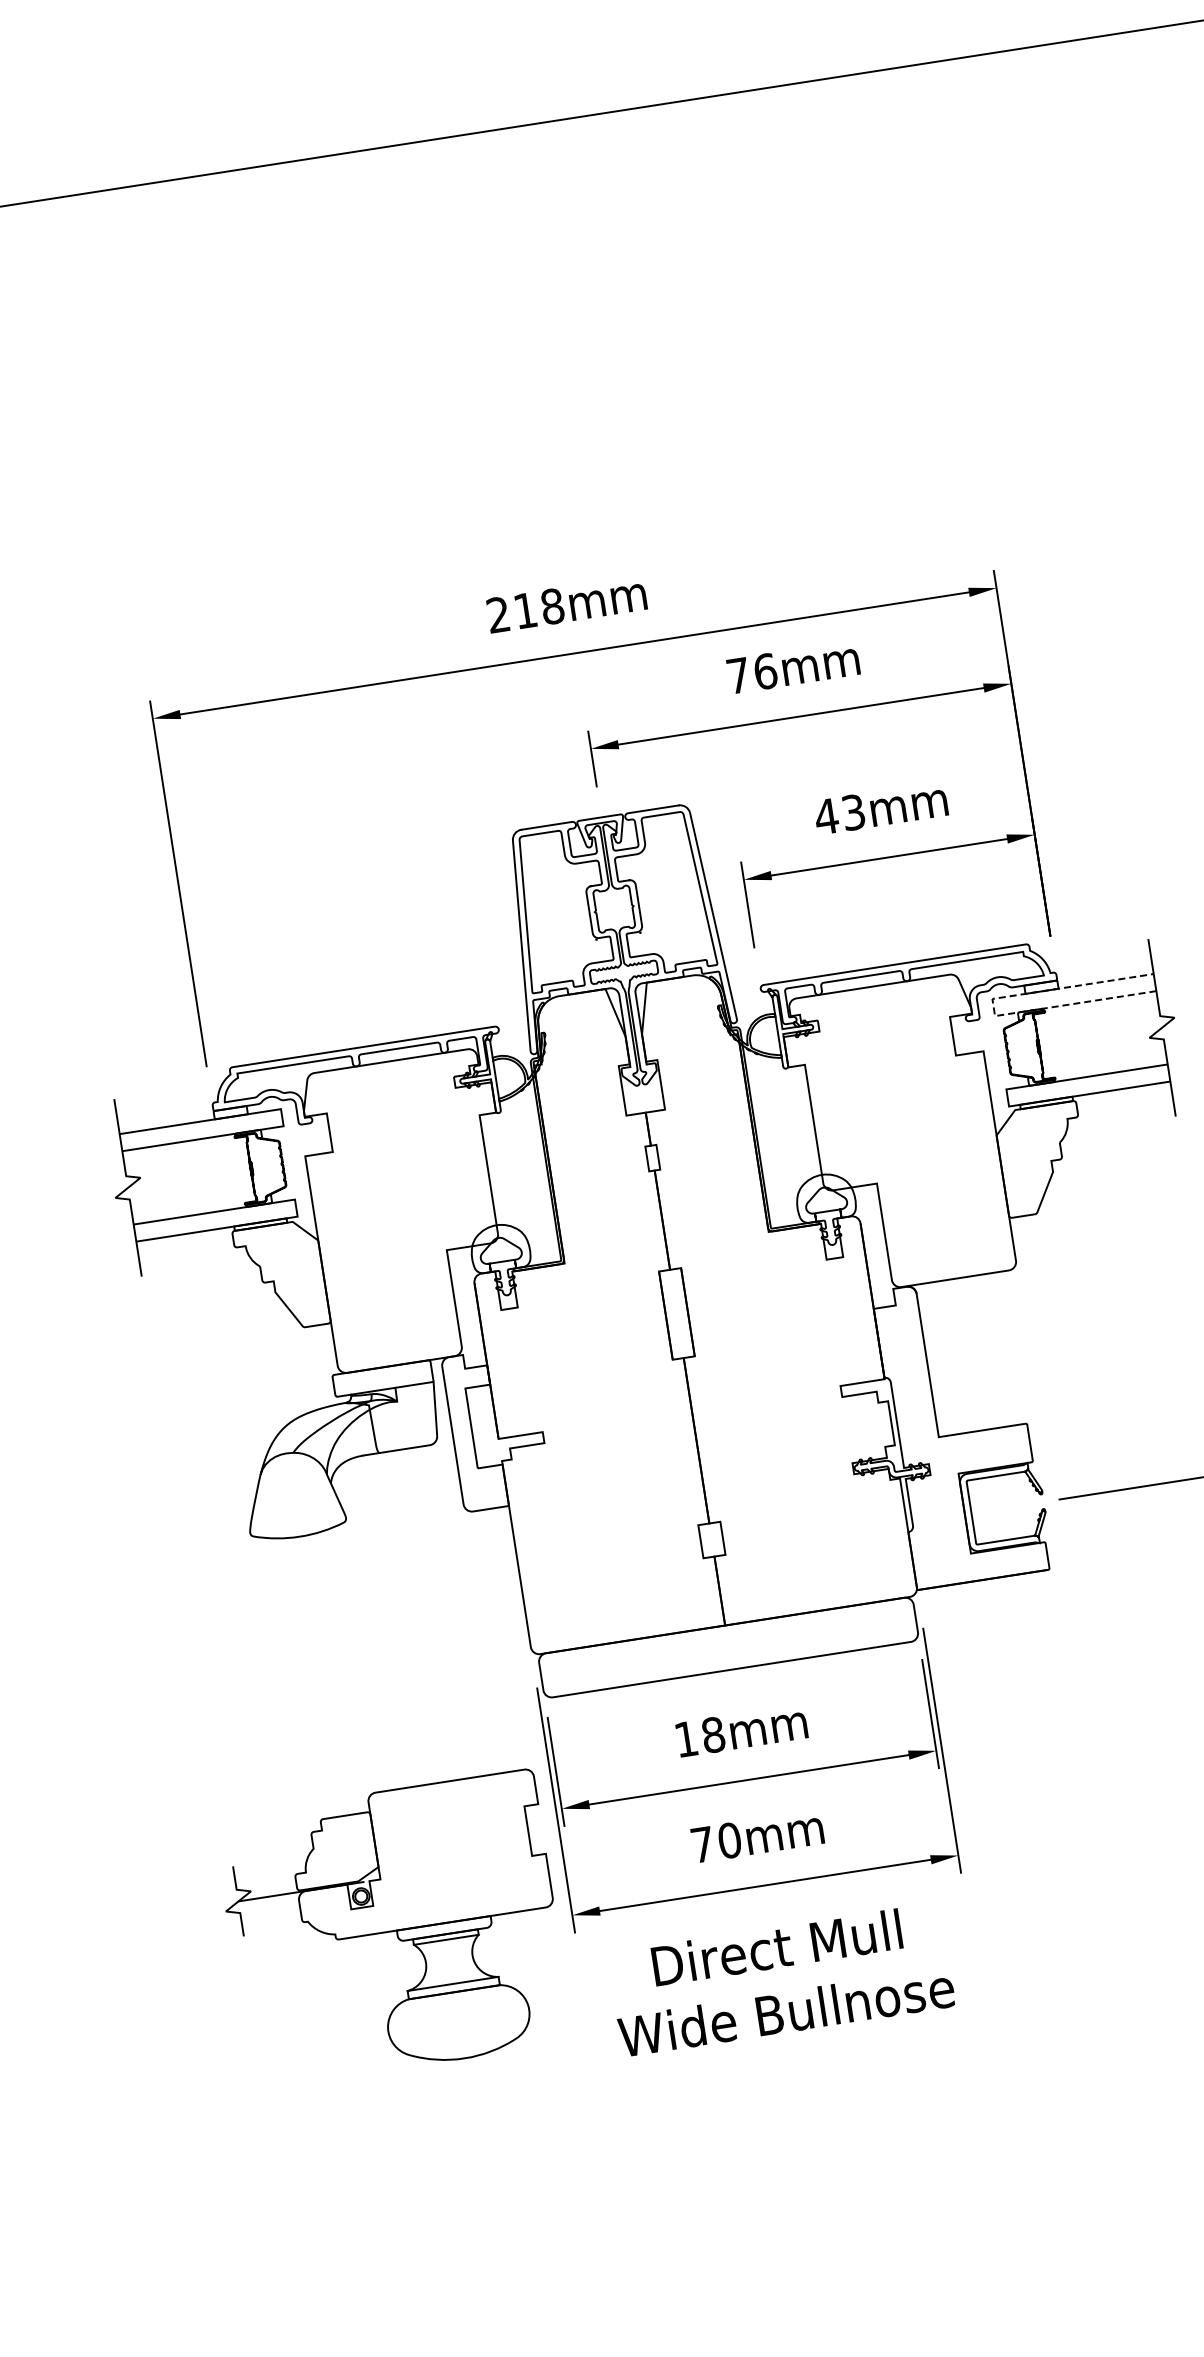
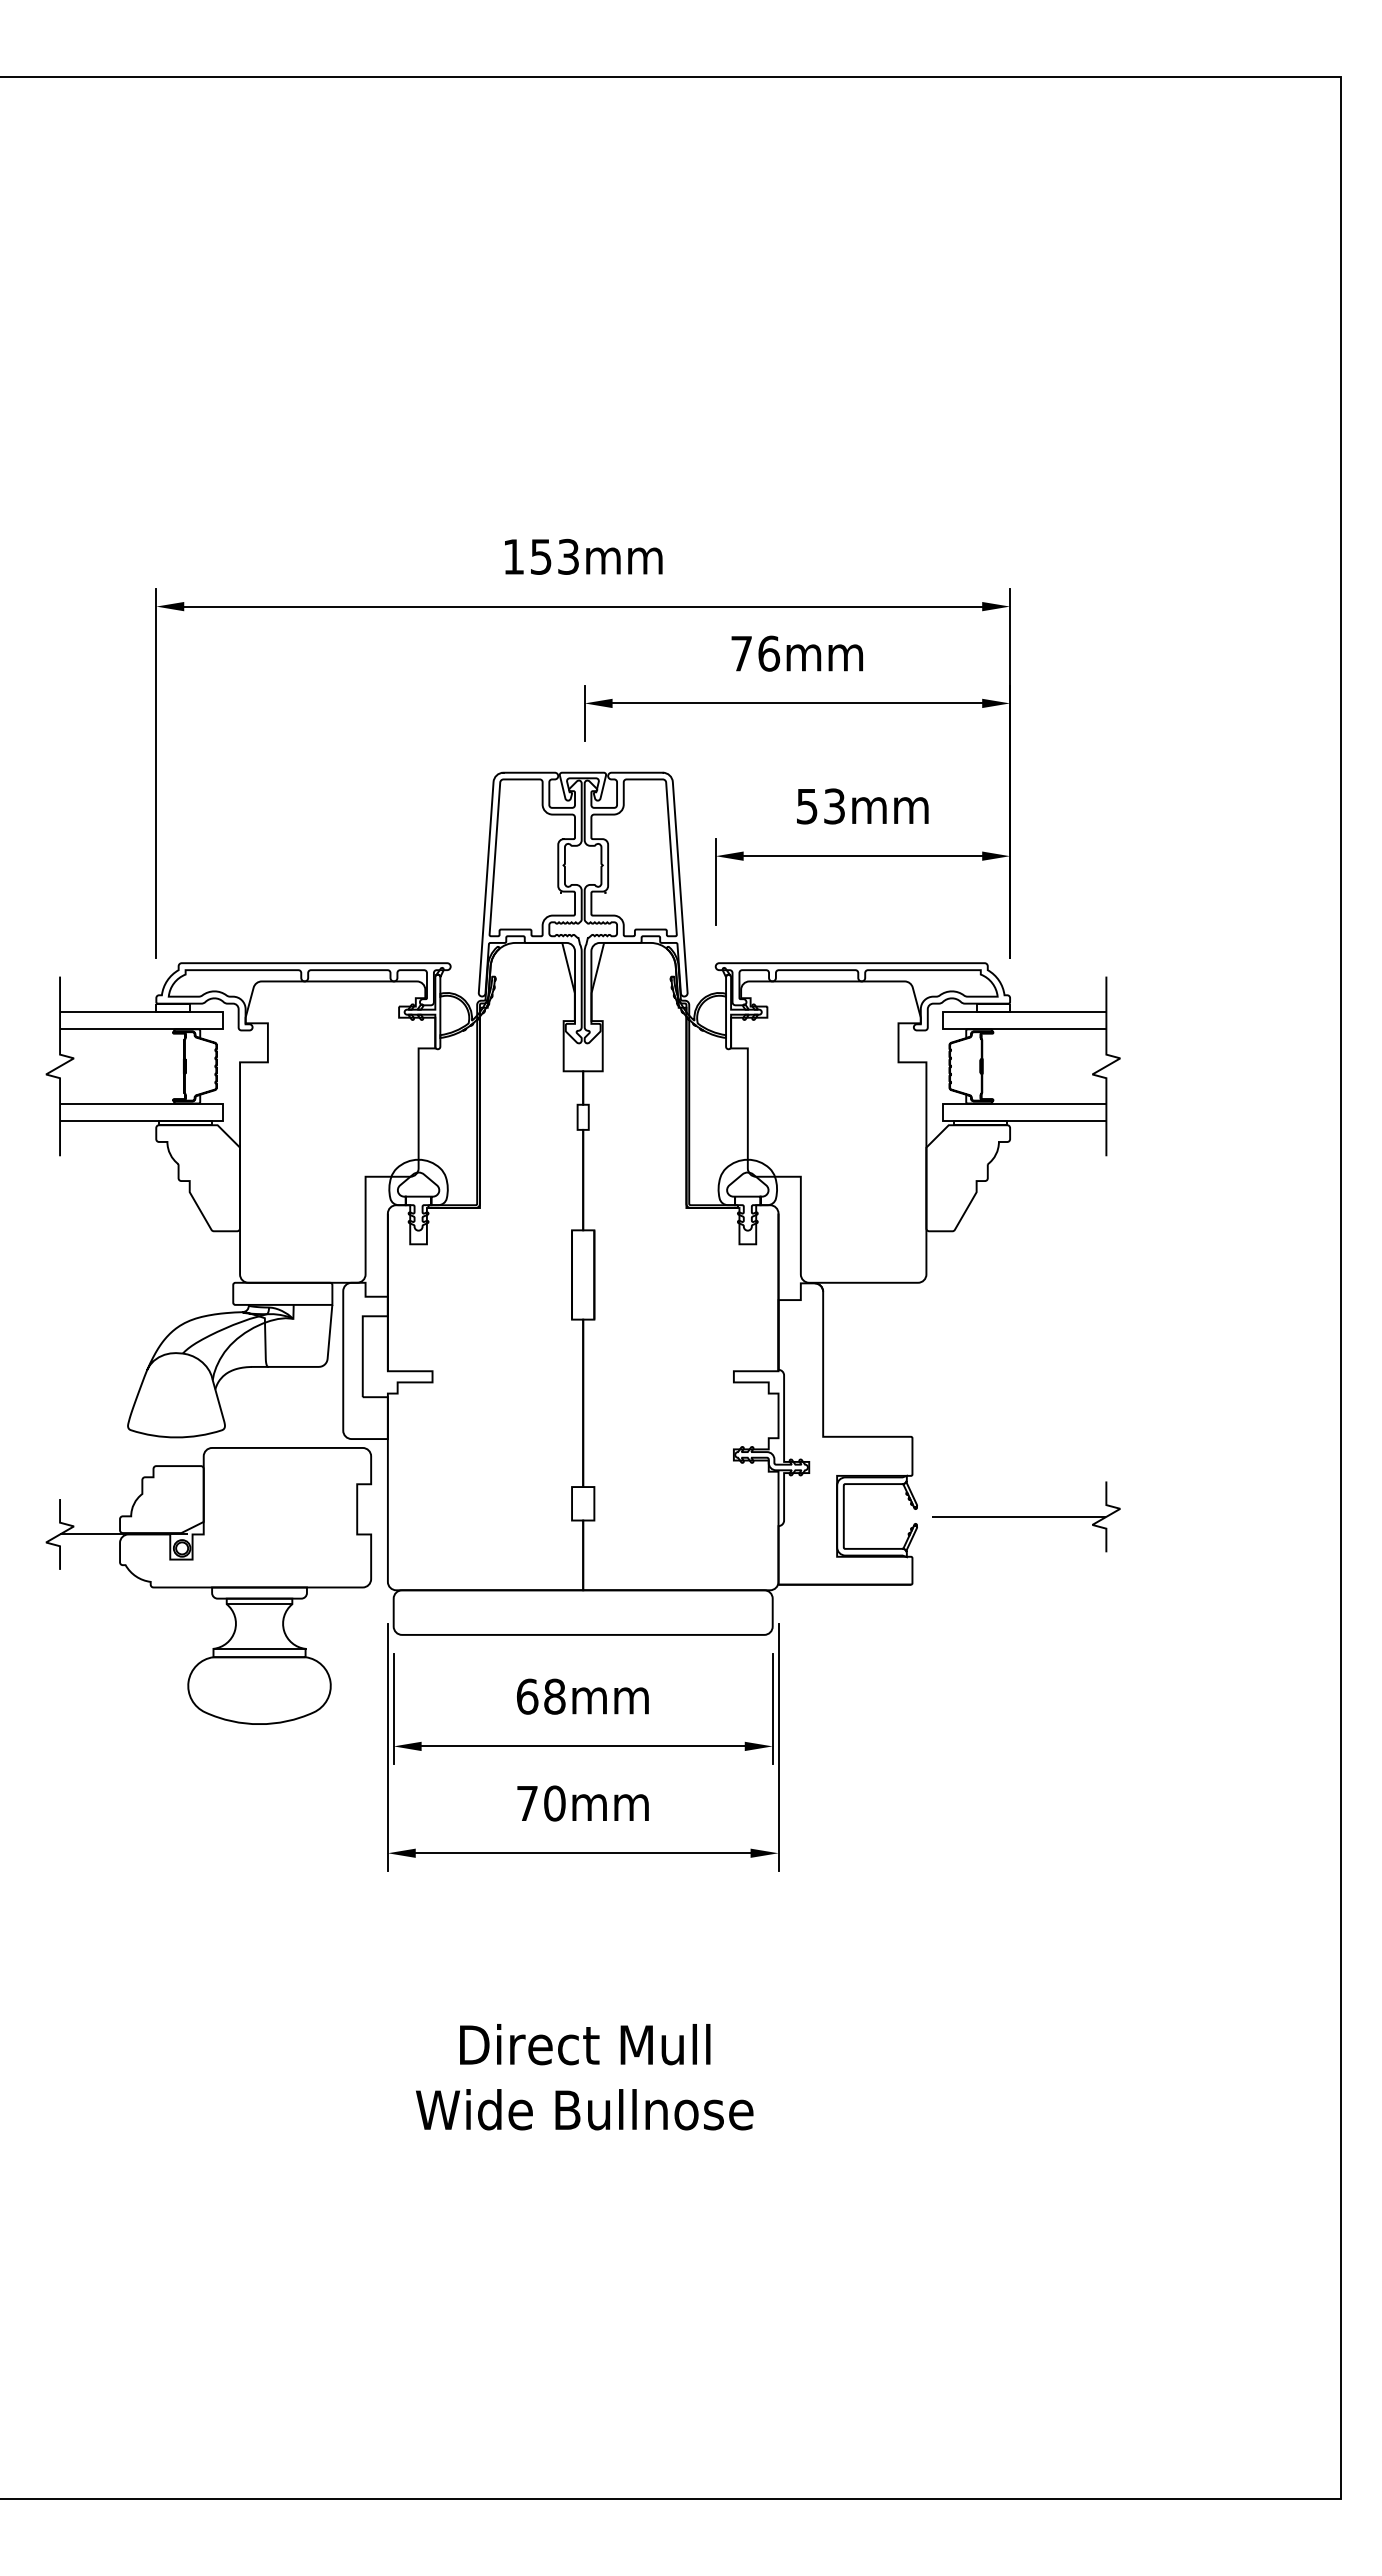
text: (525, 610) -> (541, 556), 218mm -> 153mm
text: (825, 816) -> (806, 806), 43mm -> 53mm
line: (994, 1007) -> (943, 1020), dashed -> solid
text: (686, 1739) -> (527, 1696), 18mm -> 68mm
part: (392, 1929) -> (208, 1585), moved
text: (781, 1980) -> (584, 2077), moved

